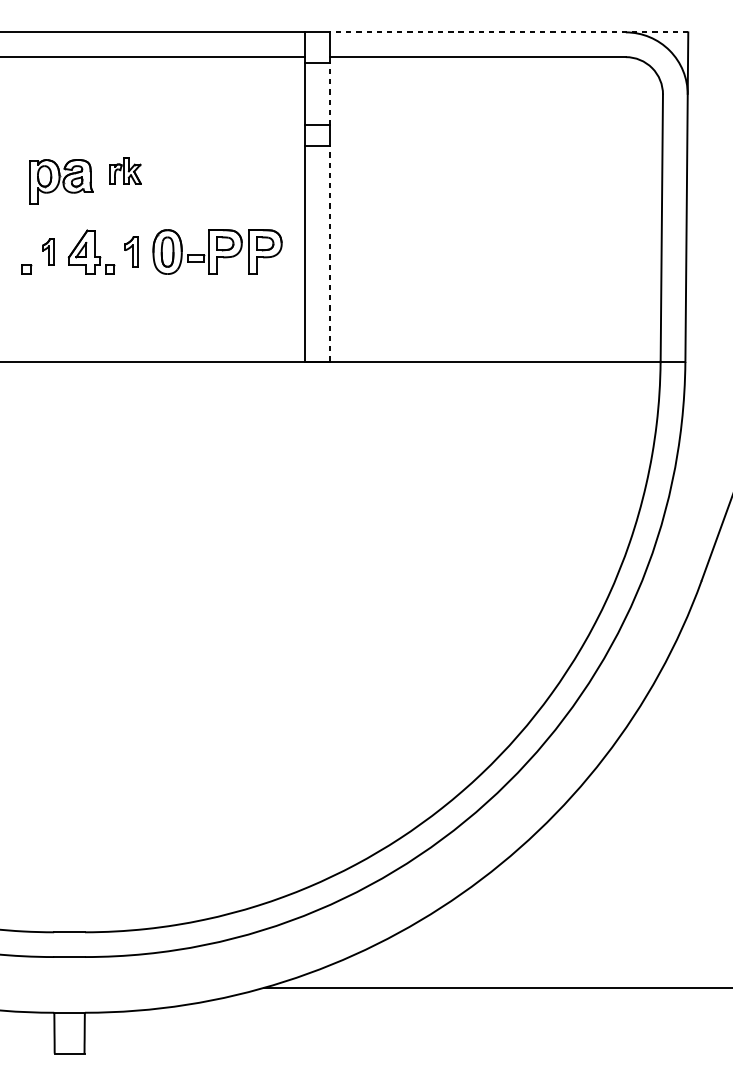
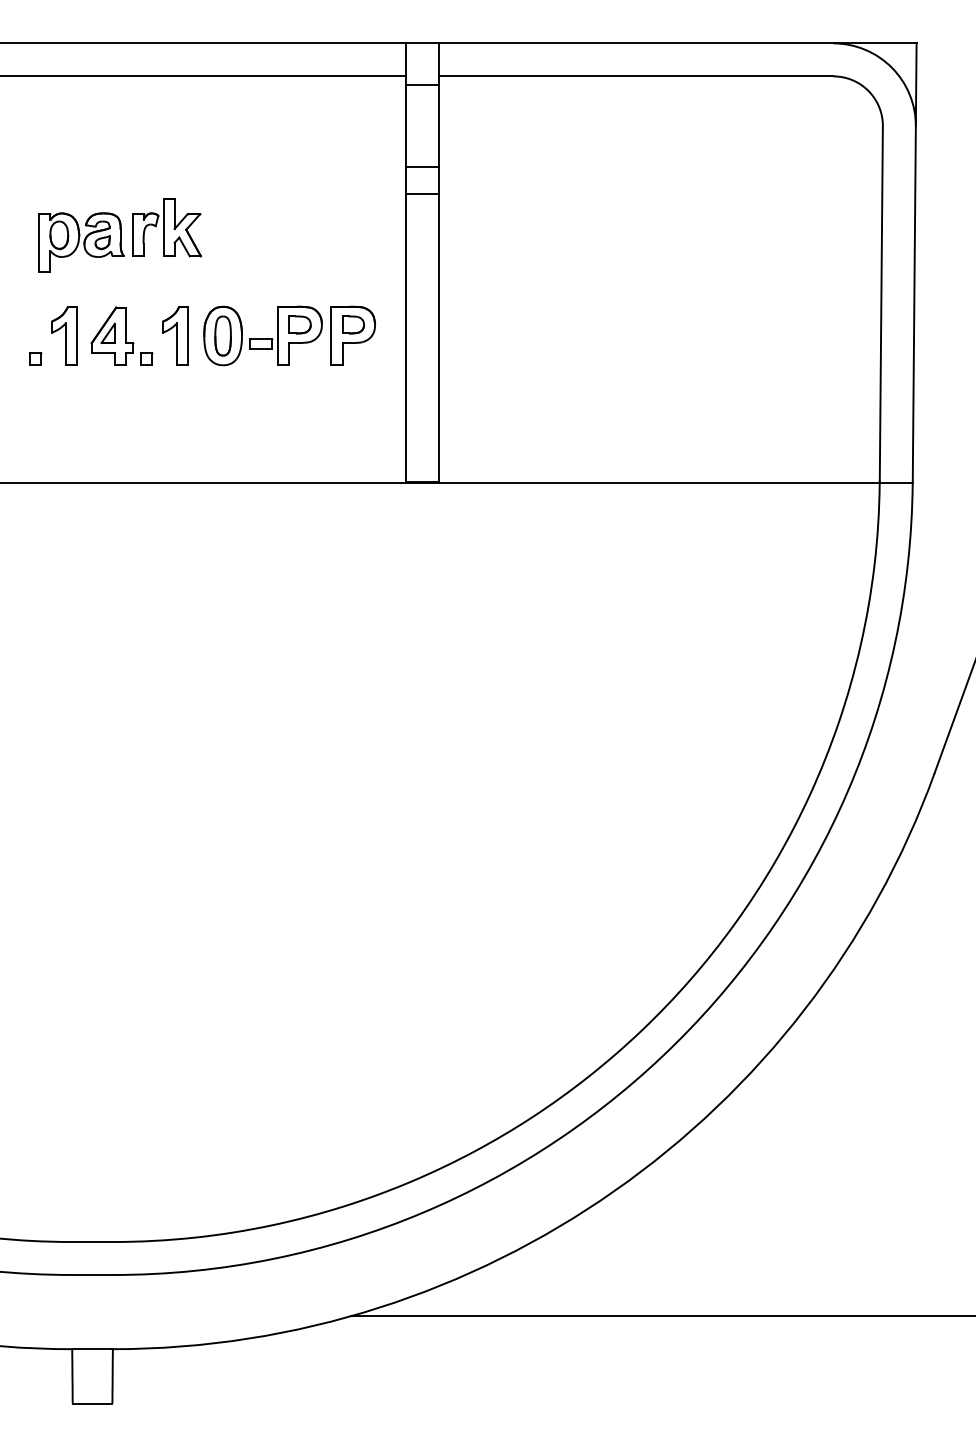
line: (508, 32) -> (677, 43), dashed -> solid
line: (329, 94) -> (438, 125), dashed -> solid
part: (125, 170) -> (166, 227), size x1.67
part: (48, 251) -> (64, 335), size x1.67
part: (131, 251) -> (175, 335), size x1.43
line: (329, 253) -> (438, 338), dashed -> solid

